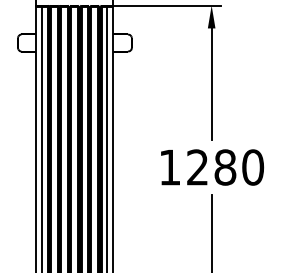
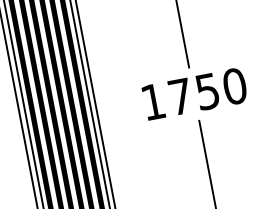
text: (211, 167) -> (194, 94), 1280 -> 1750

